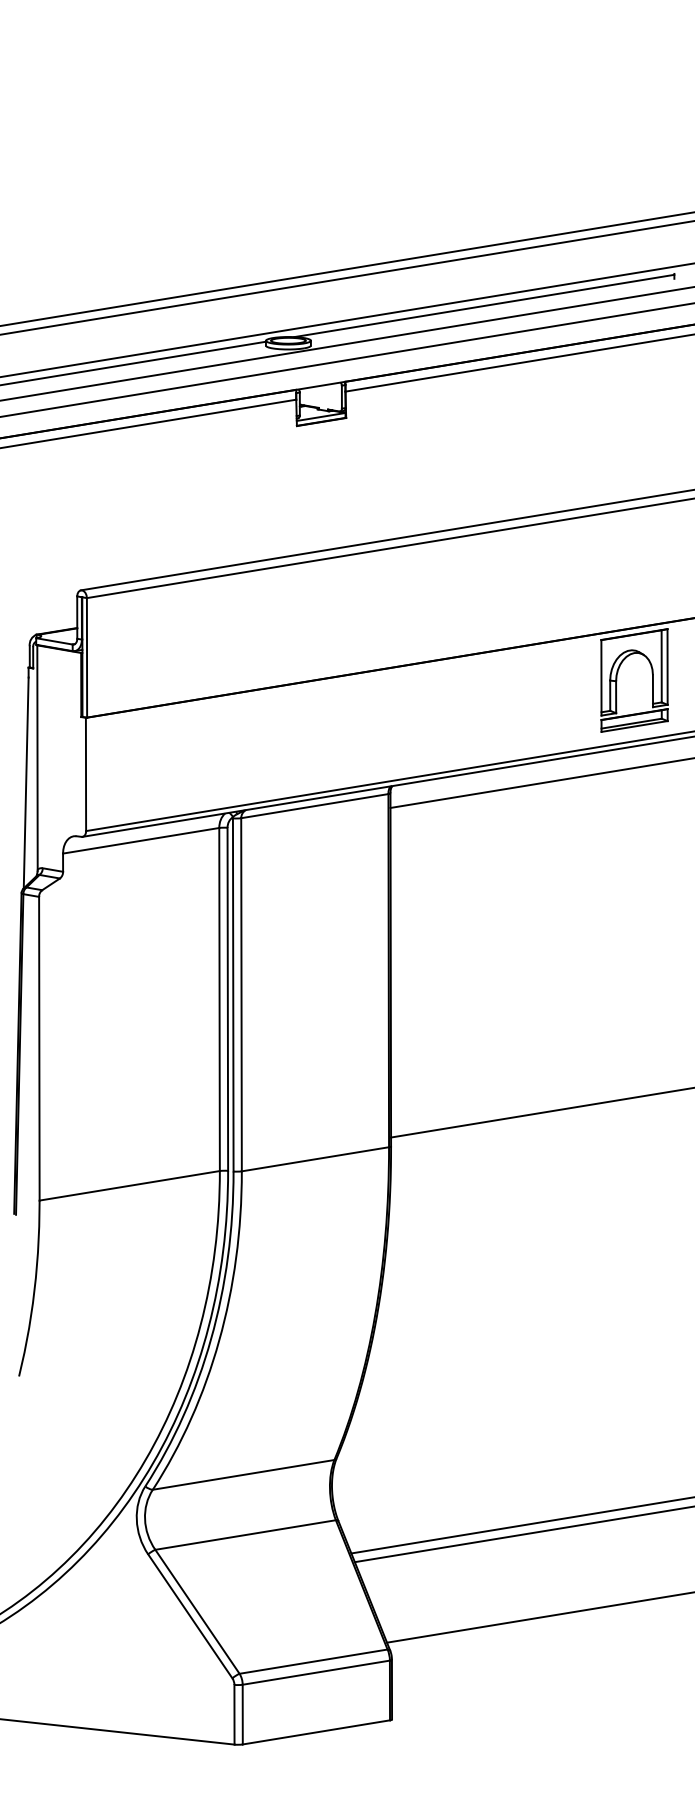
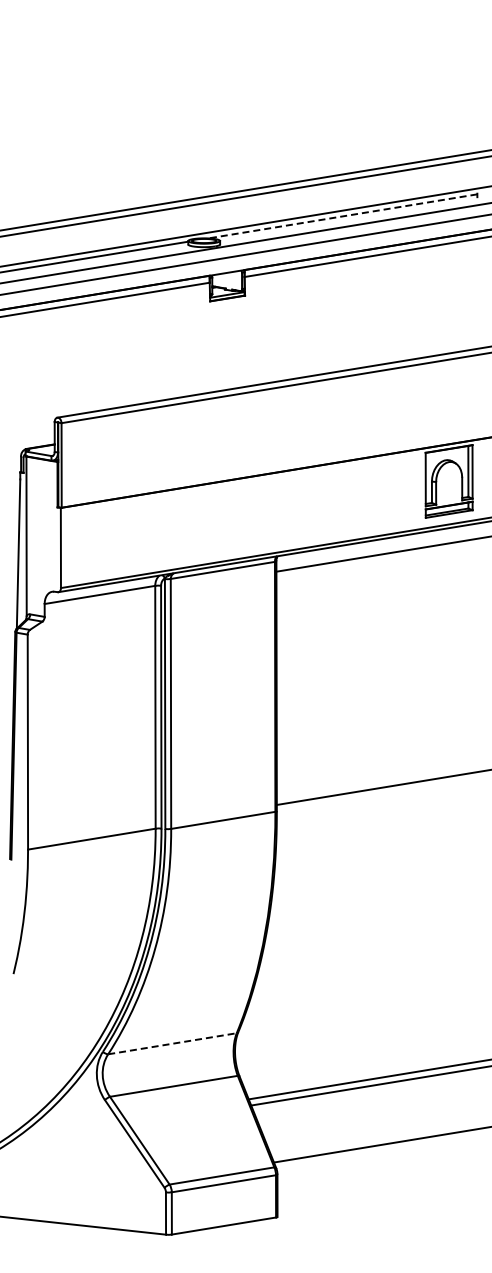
line: (483, 306) -> (342, 216), solid -> dashed
line: (243, 1474) -> (172, 1043), solid -> dashed

